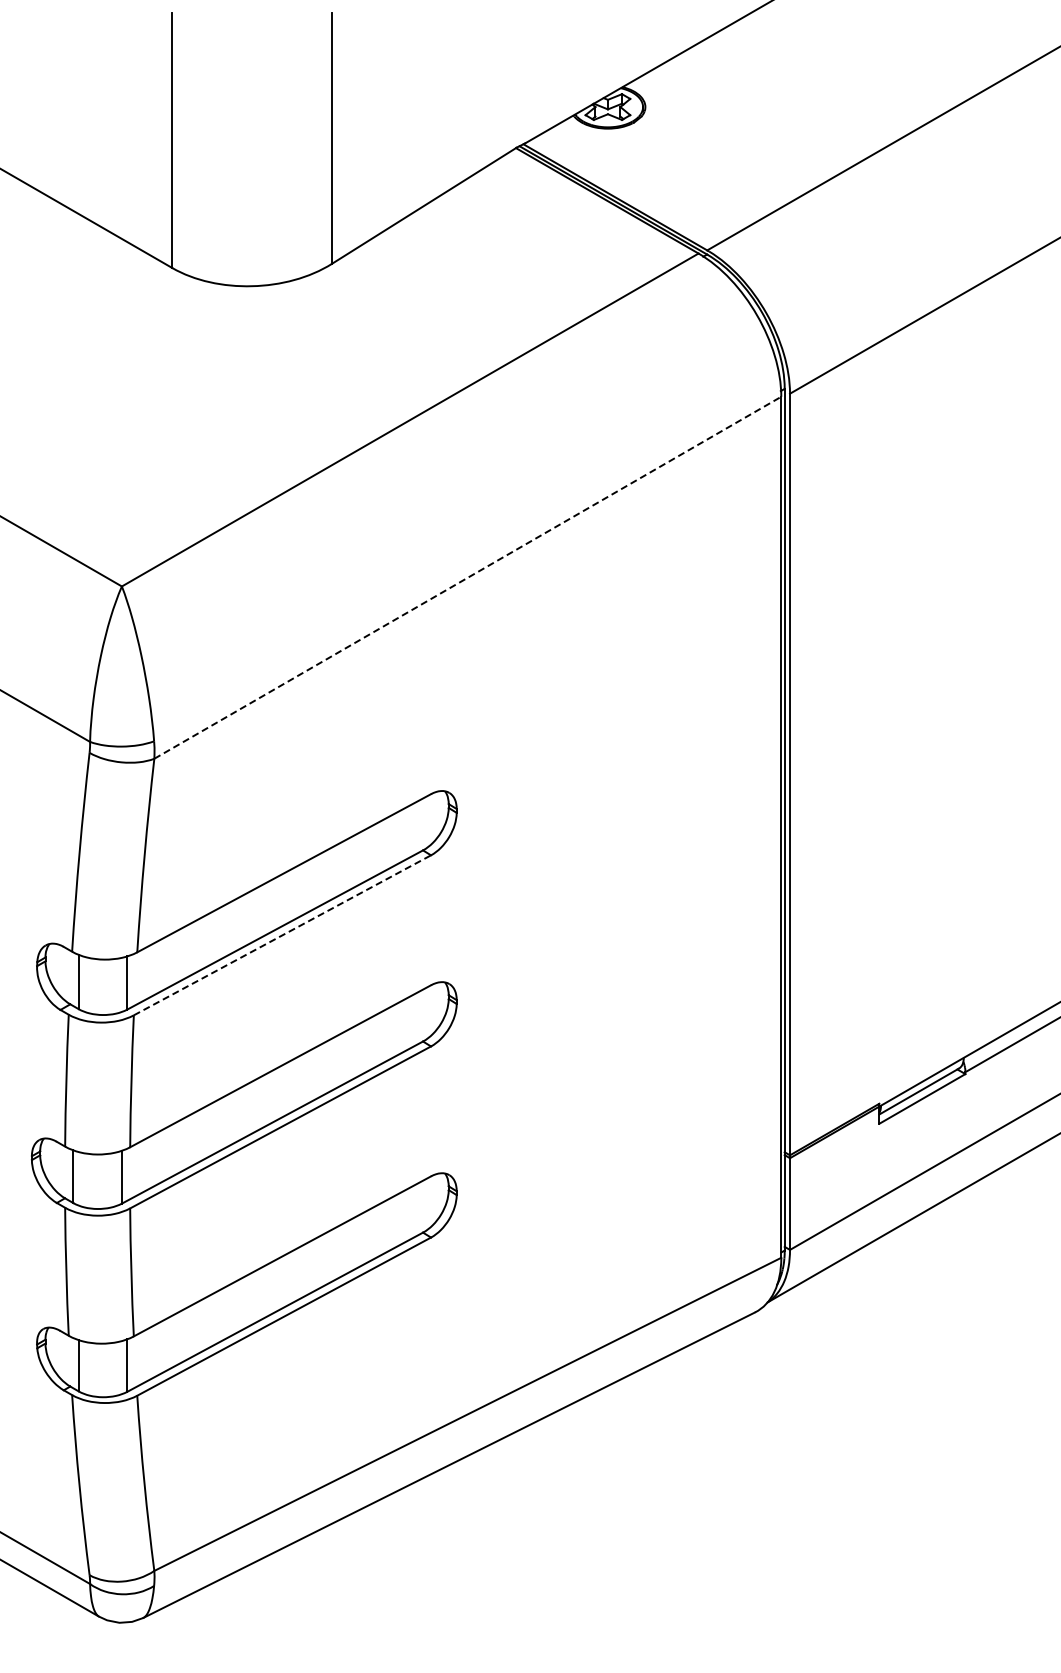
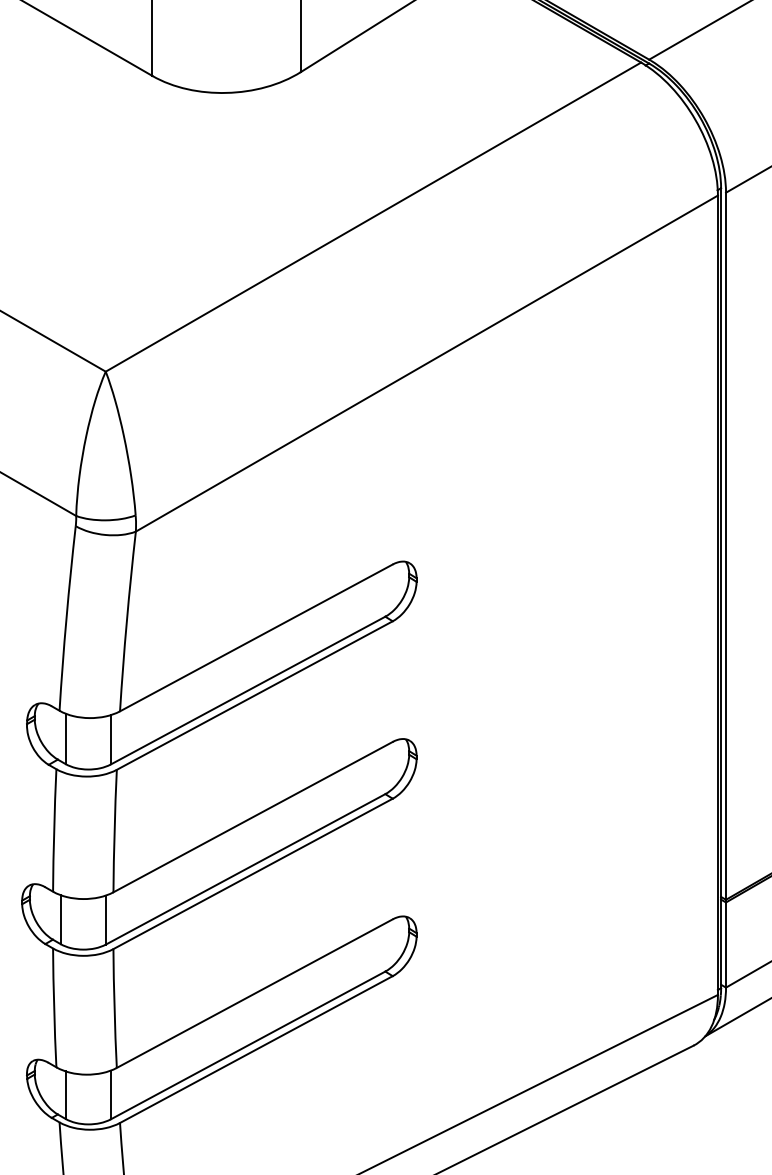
line: (467, 577) -> (426, 363), dashed -> solid
line: (282, 935) -> (254, 695), dashed -> solid

